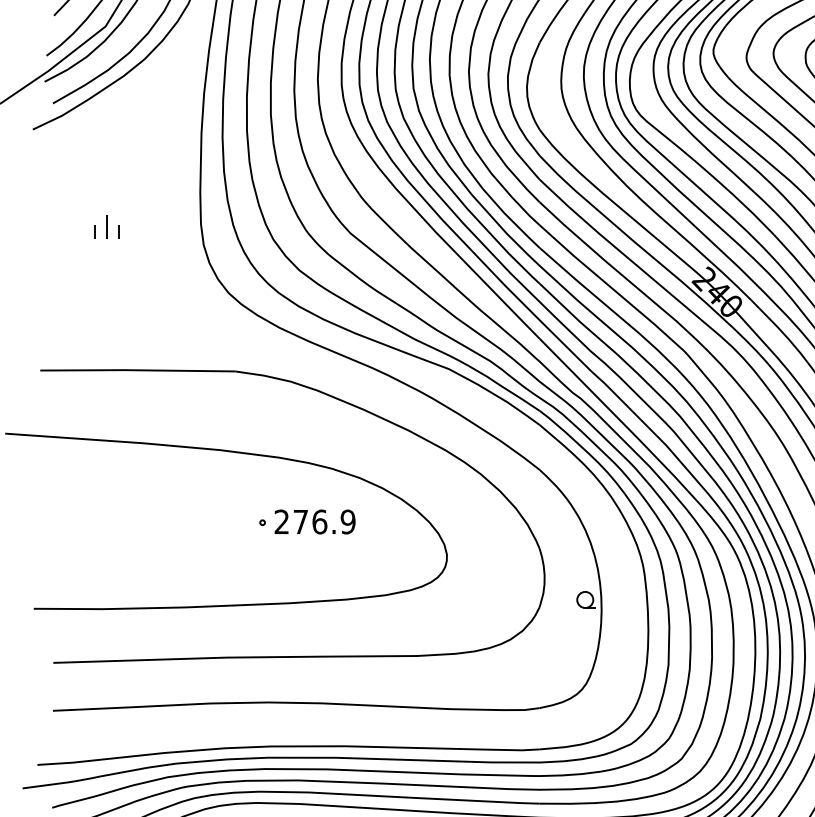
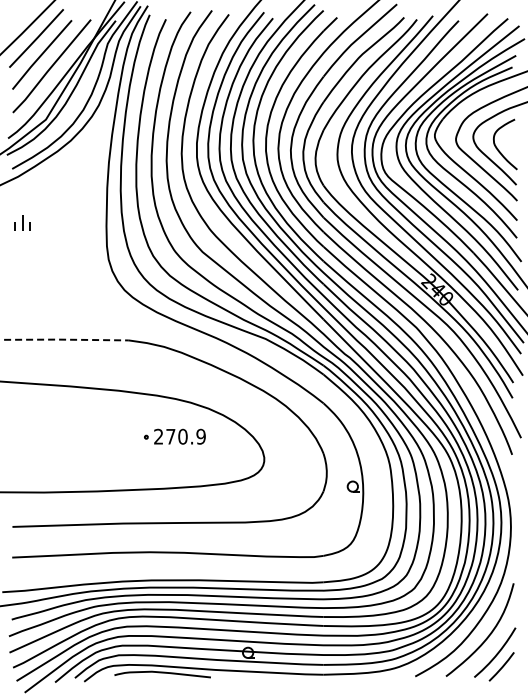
part: (106, 226) -> (22, 222), moved
line: (136, 369) -> (65, 339), solid -> dashed
text: (319, 521) -> (182, 436), 276.9 -> 270.9

